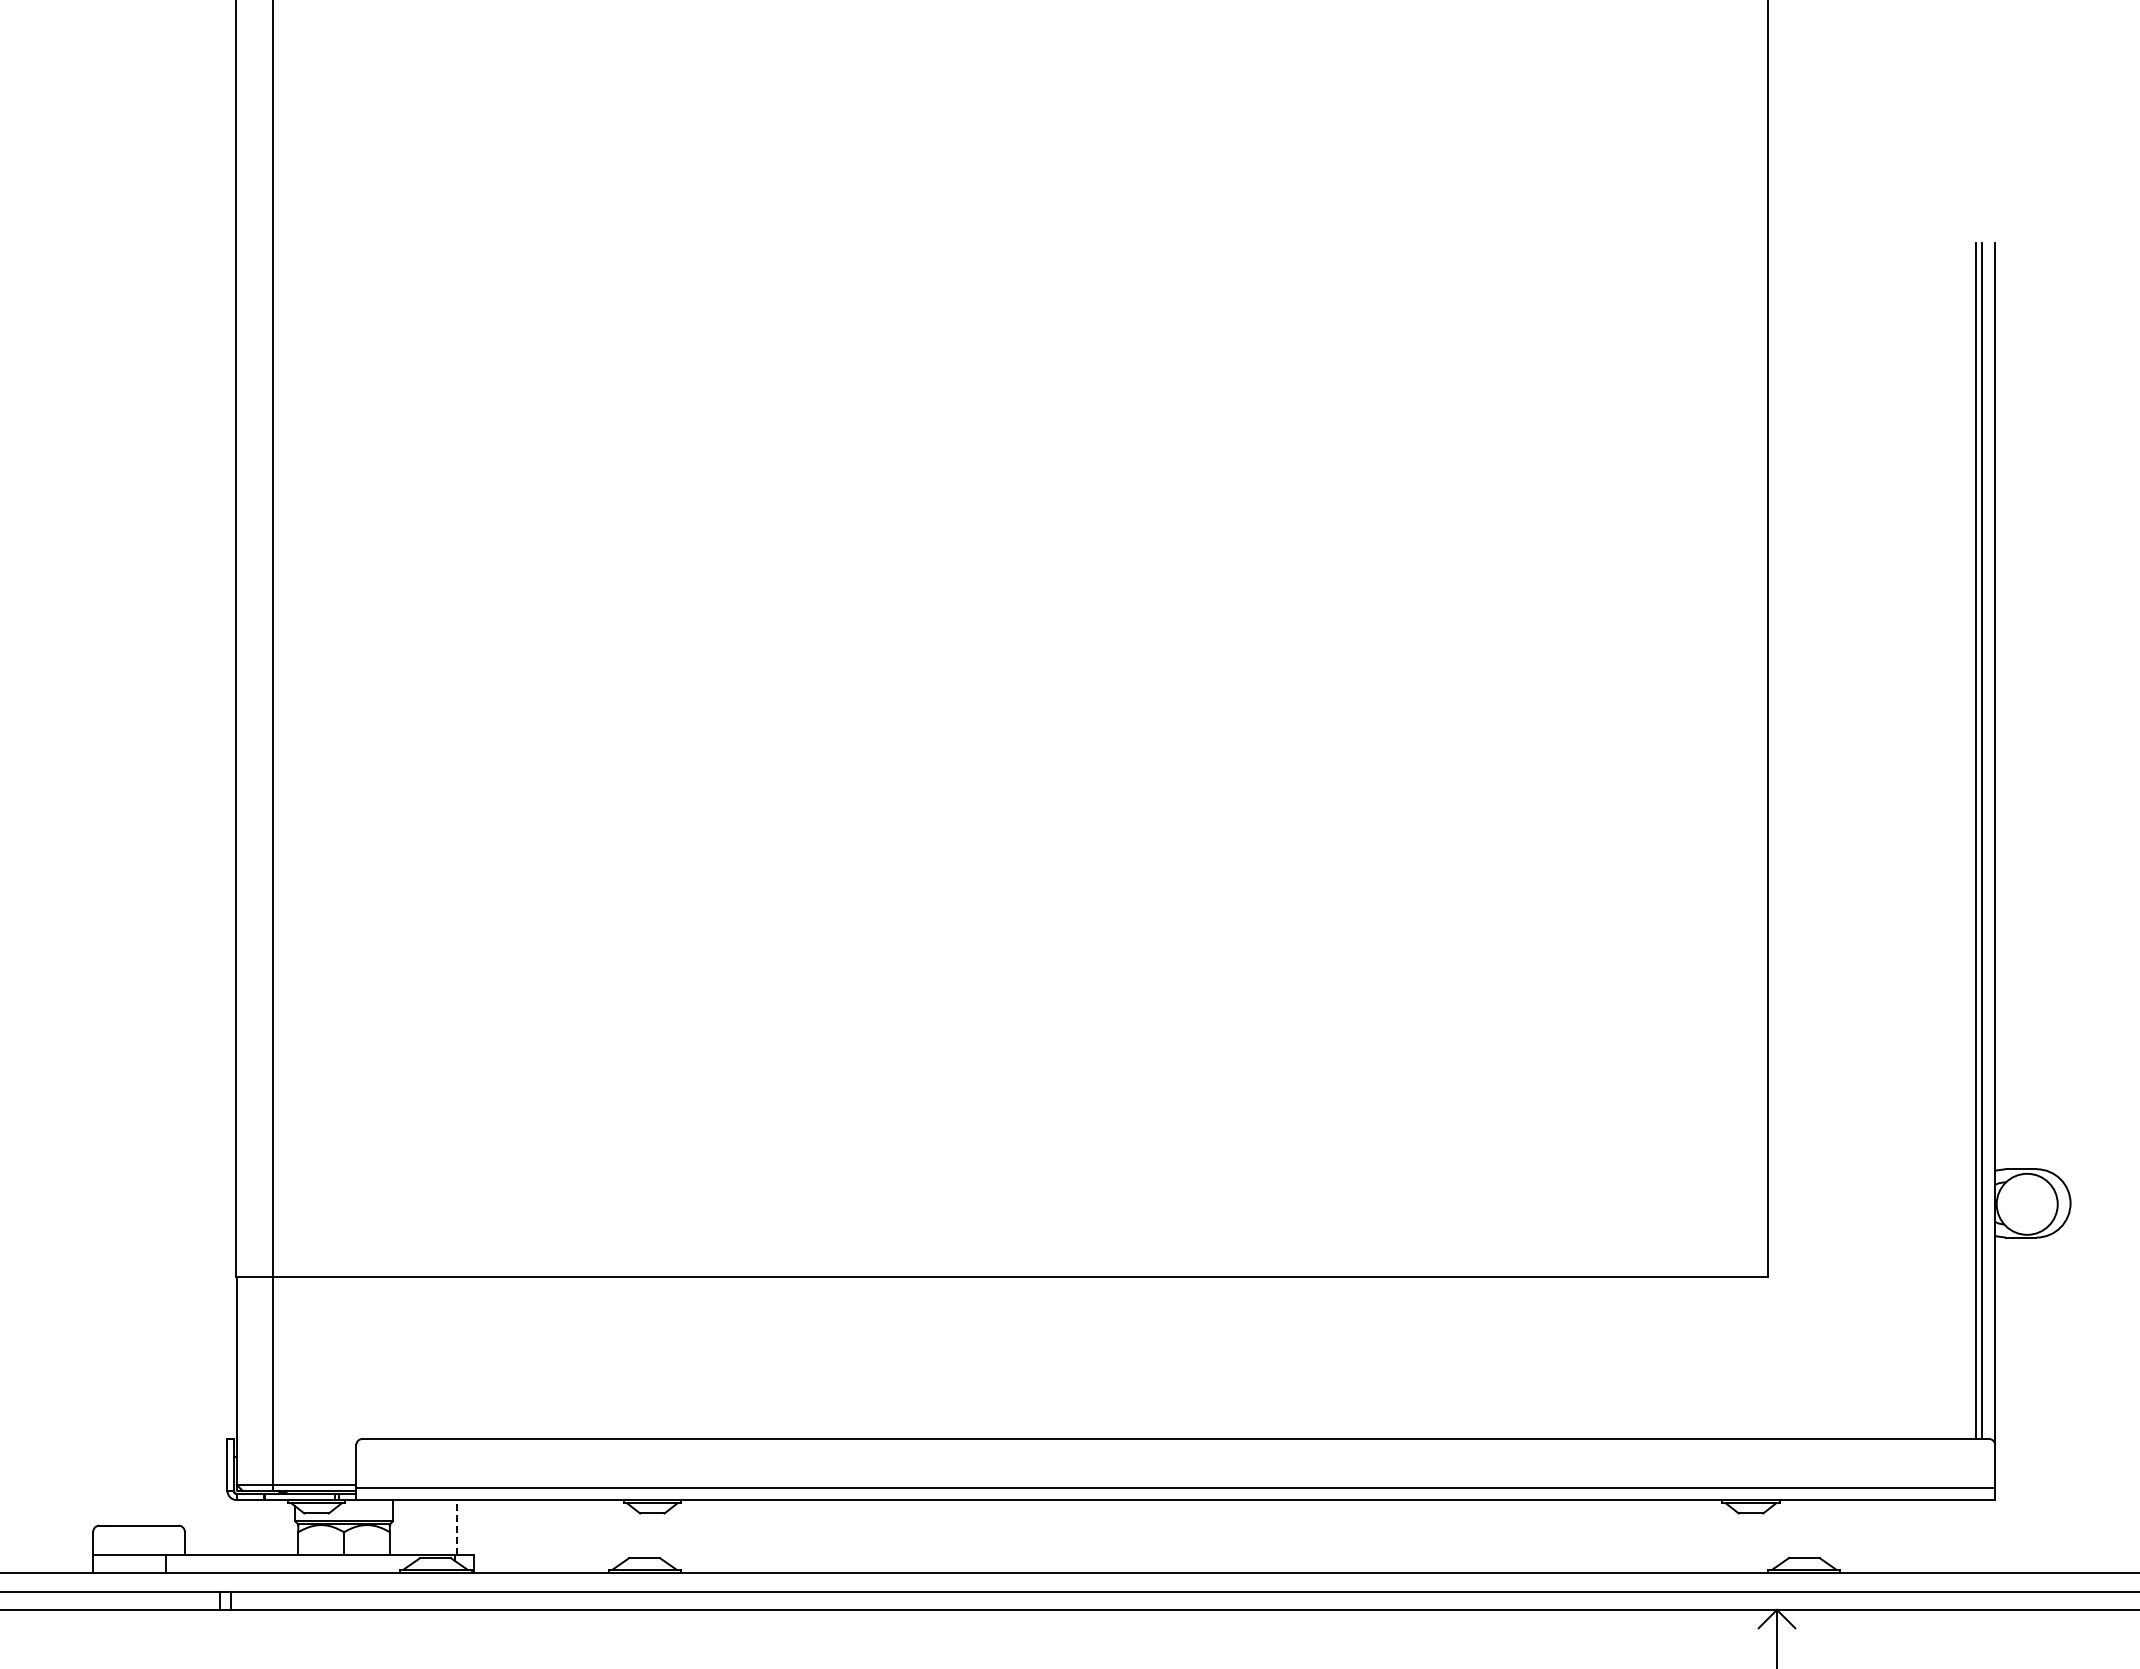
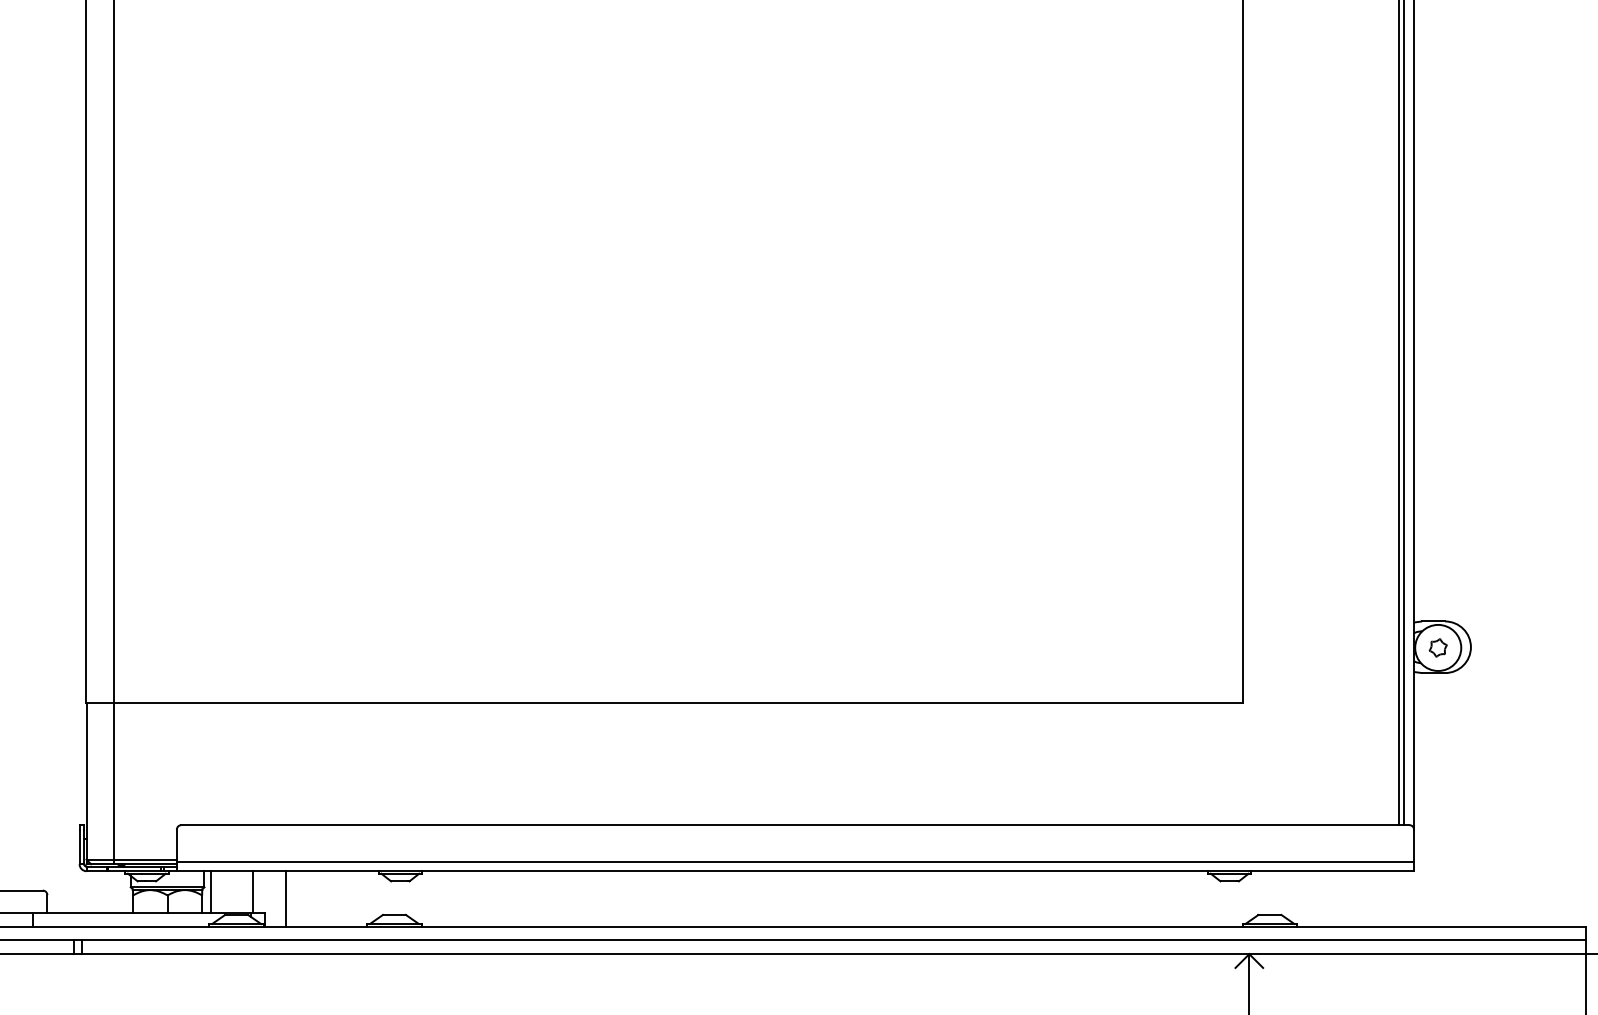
part: (2027, 1203) -> (1438, 647), added
line: (402, 1527) -> (211, 891), added
line: (457, 1527) -> (253, 891), dashed -> solid
line: (501, 1536) -> (286, 898), added

